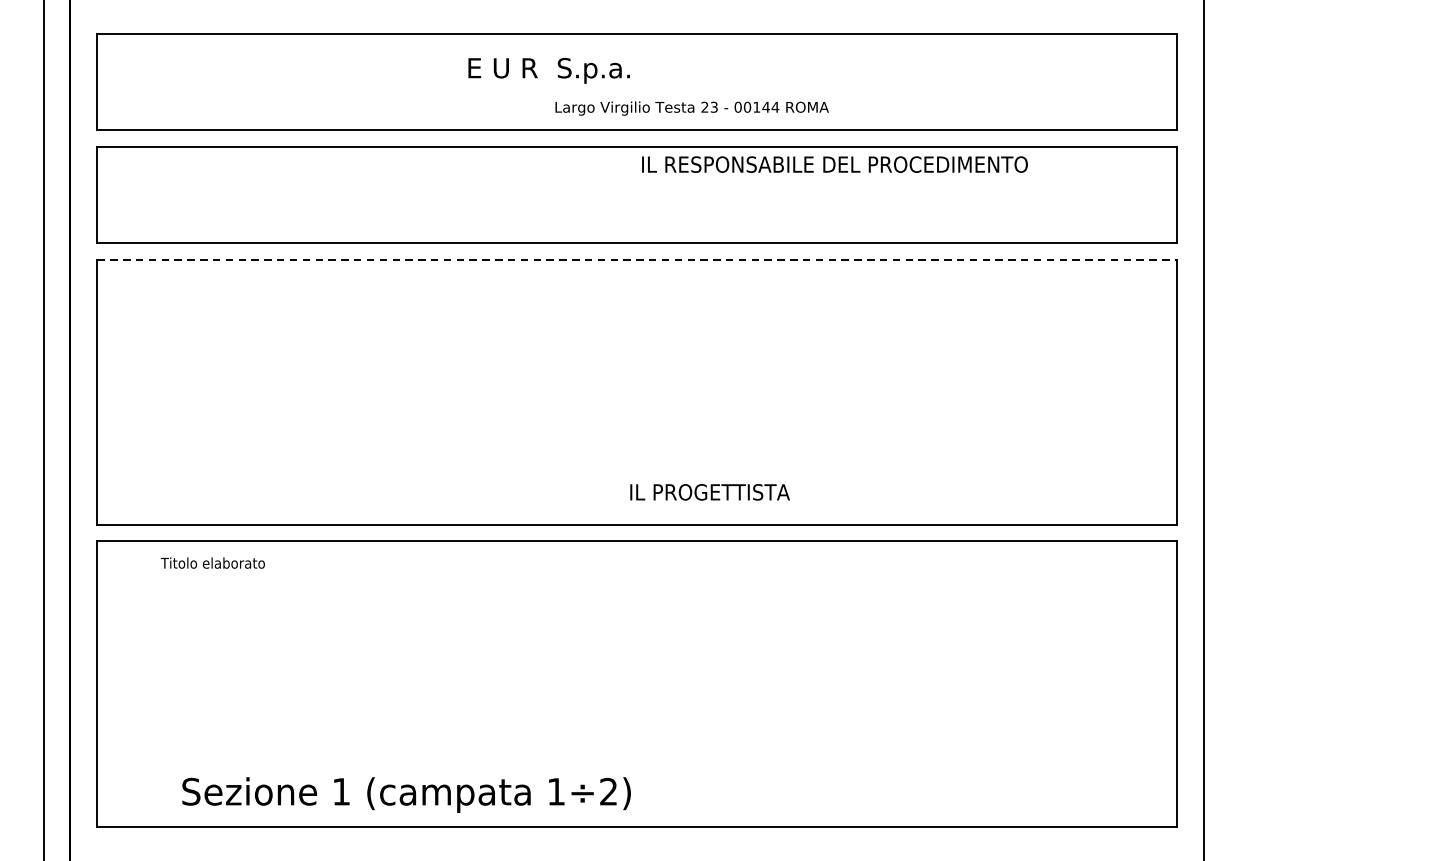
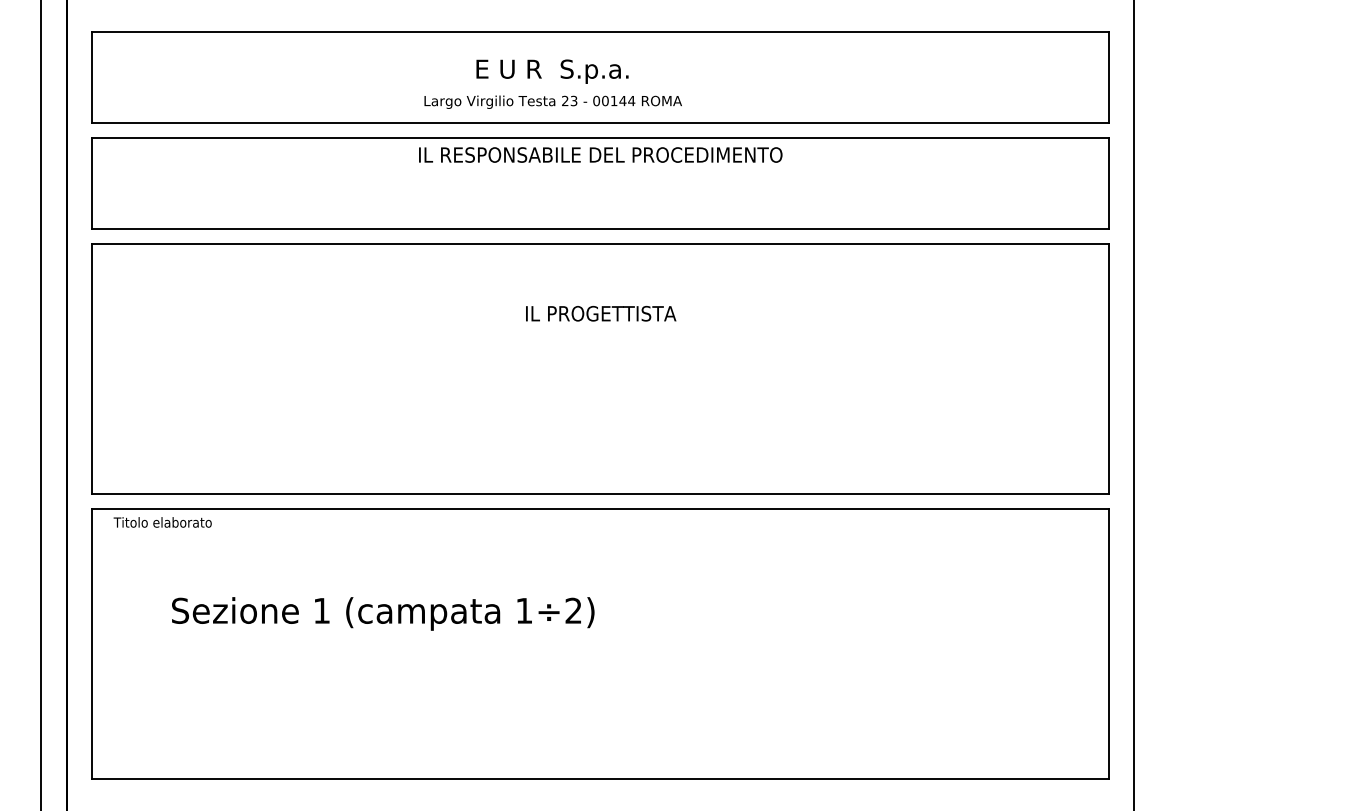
text: (549, 70) -> (552, 71), moved
text: (691, 107) -> (552, 101), moved
text: (834, 164) -> (600, 154), moved
line: (637, 259) -> (600, 244), dashed -> solid
text: (710, 492) -> (601, 313), moved
text: (212, 563) -> (162, 522), moved
text: (406, 794) -> (383, 613), moved

